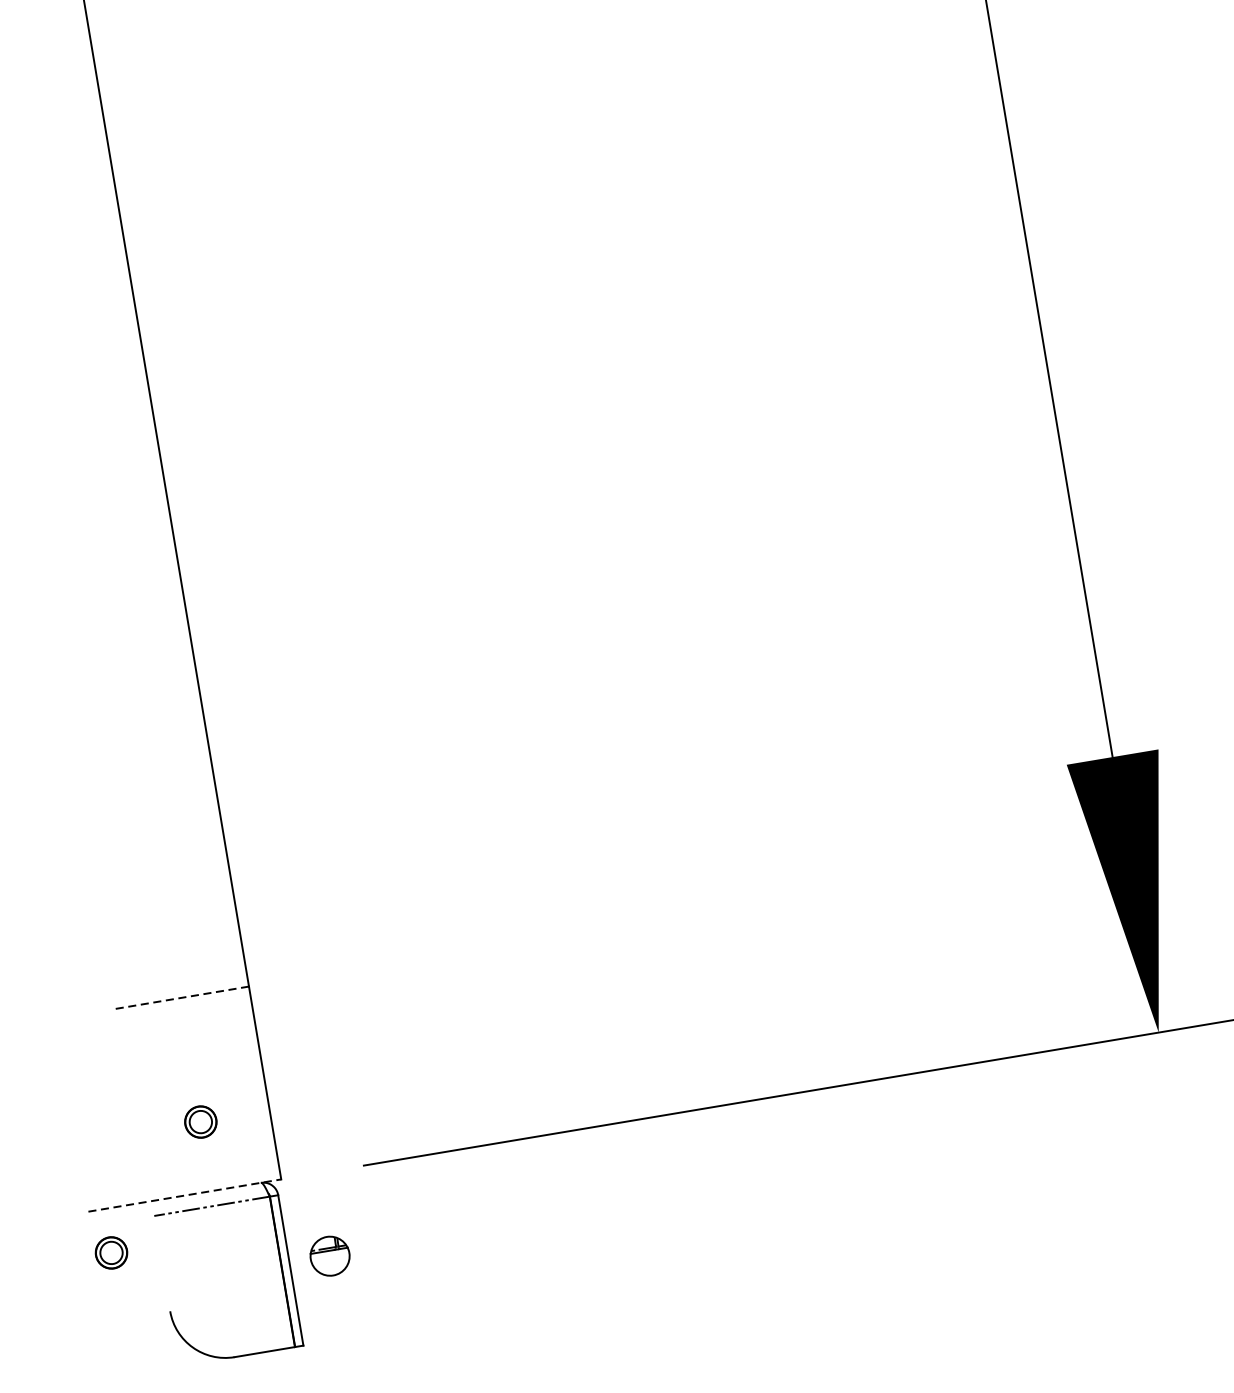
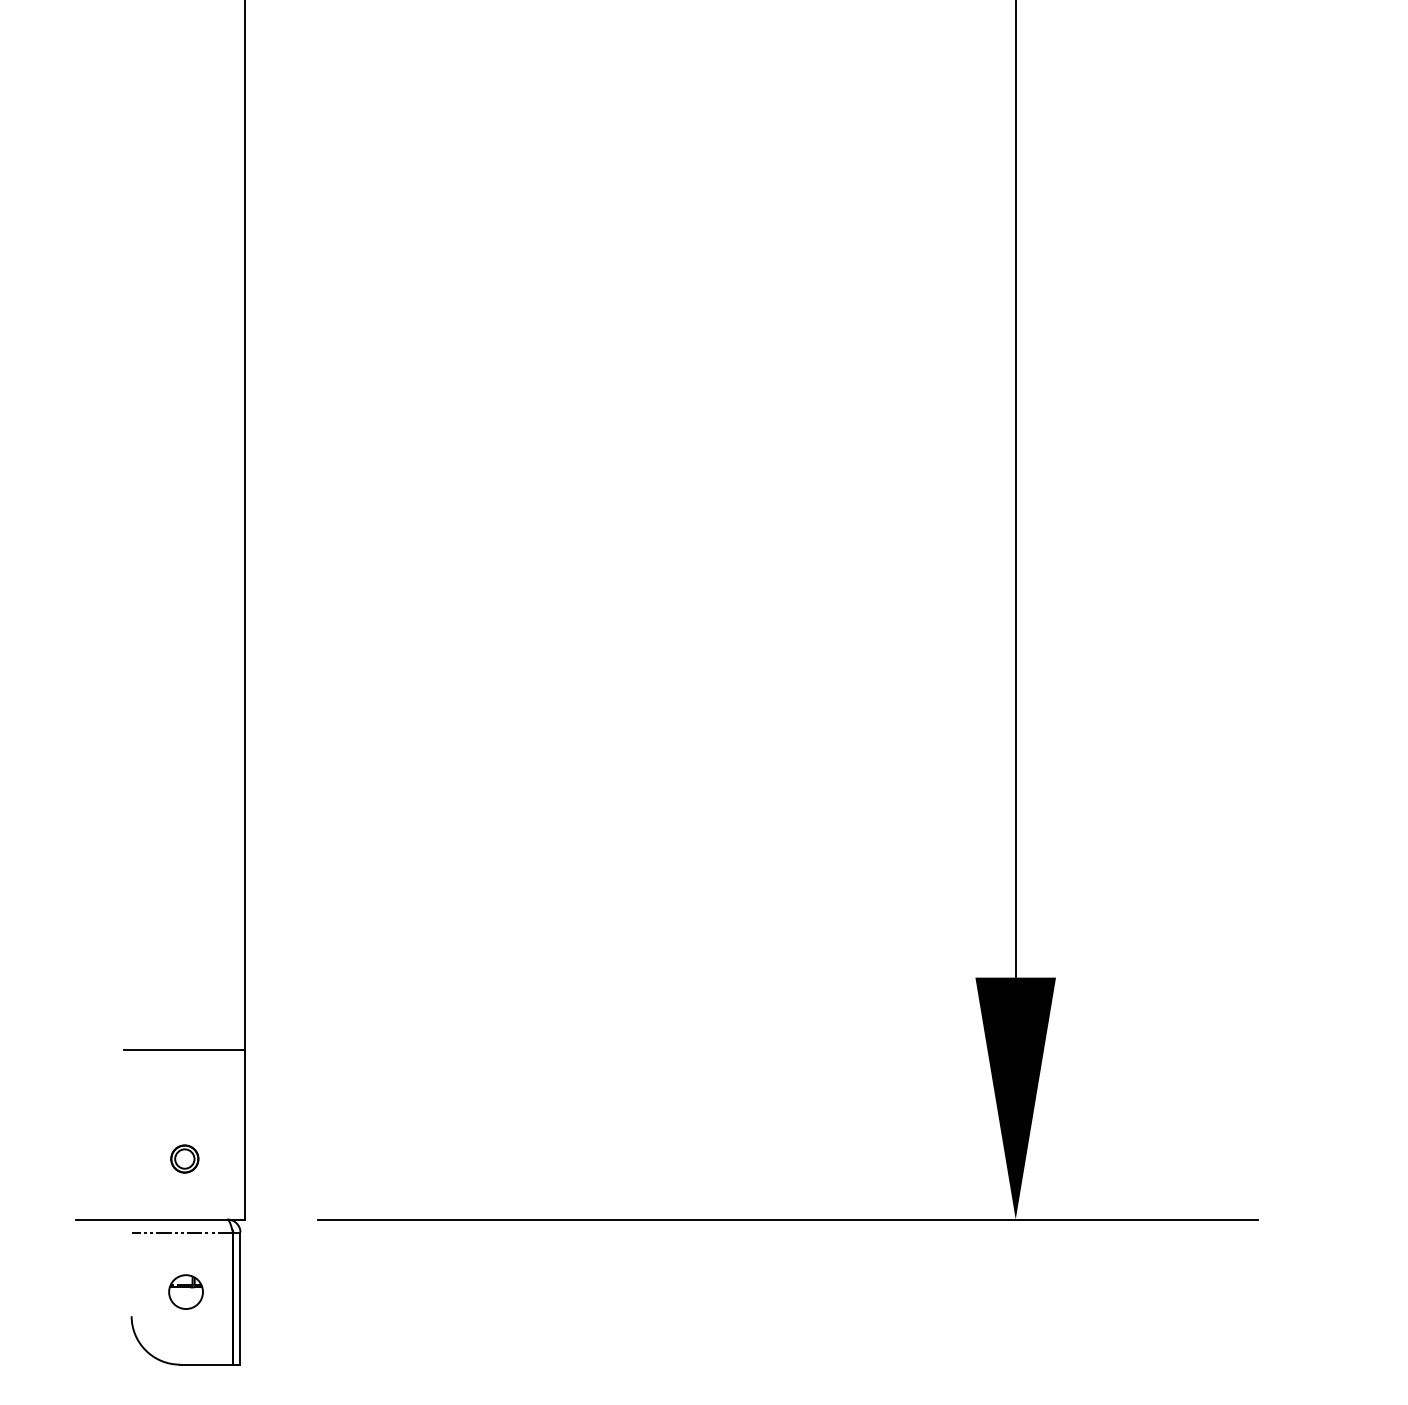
line: (179, 998) -> (184, 1050), dashed -> solid
line: (184, 1195) -> (160, 1219), dashed -> solid
part: (111, 1252) -> (89, 1257), removed
part: (329, 1255) -> (185, 1291), moved

